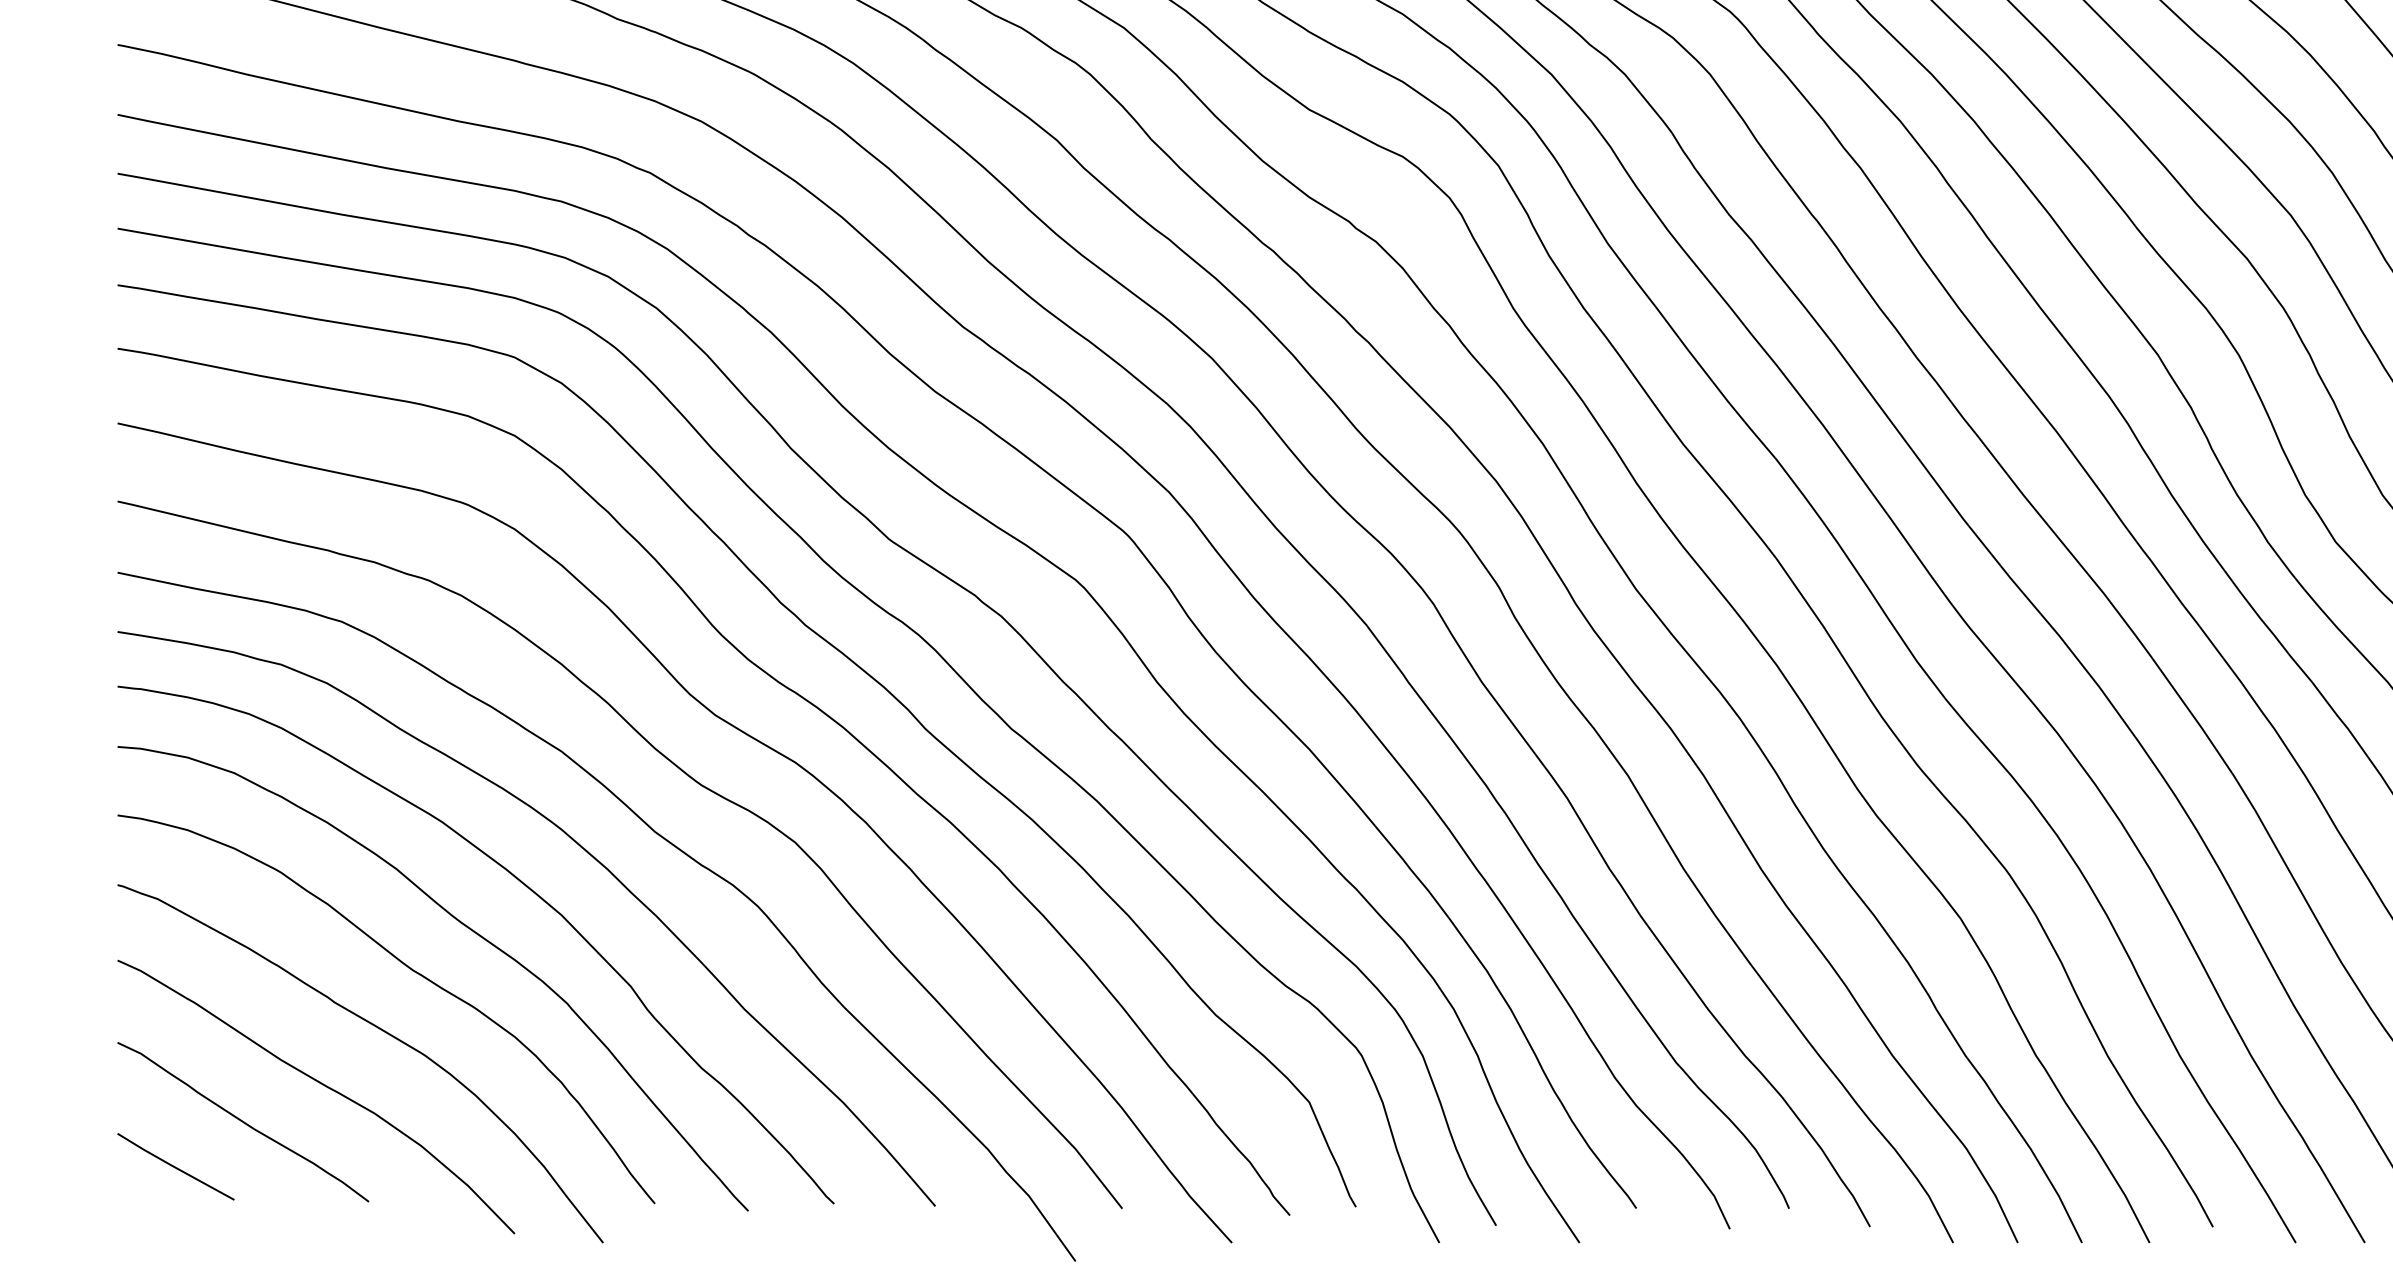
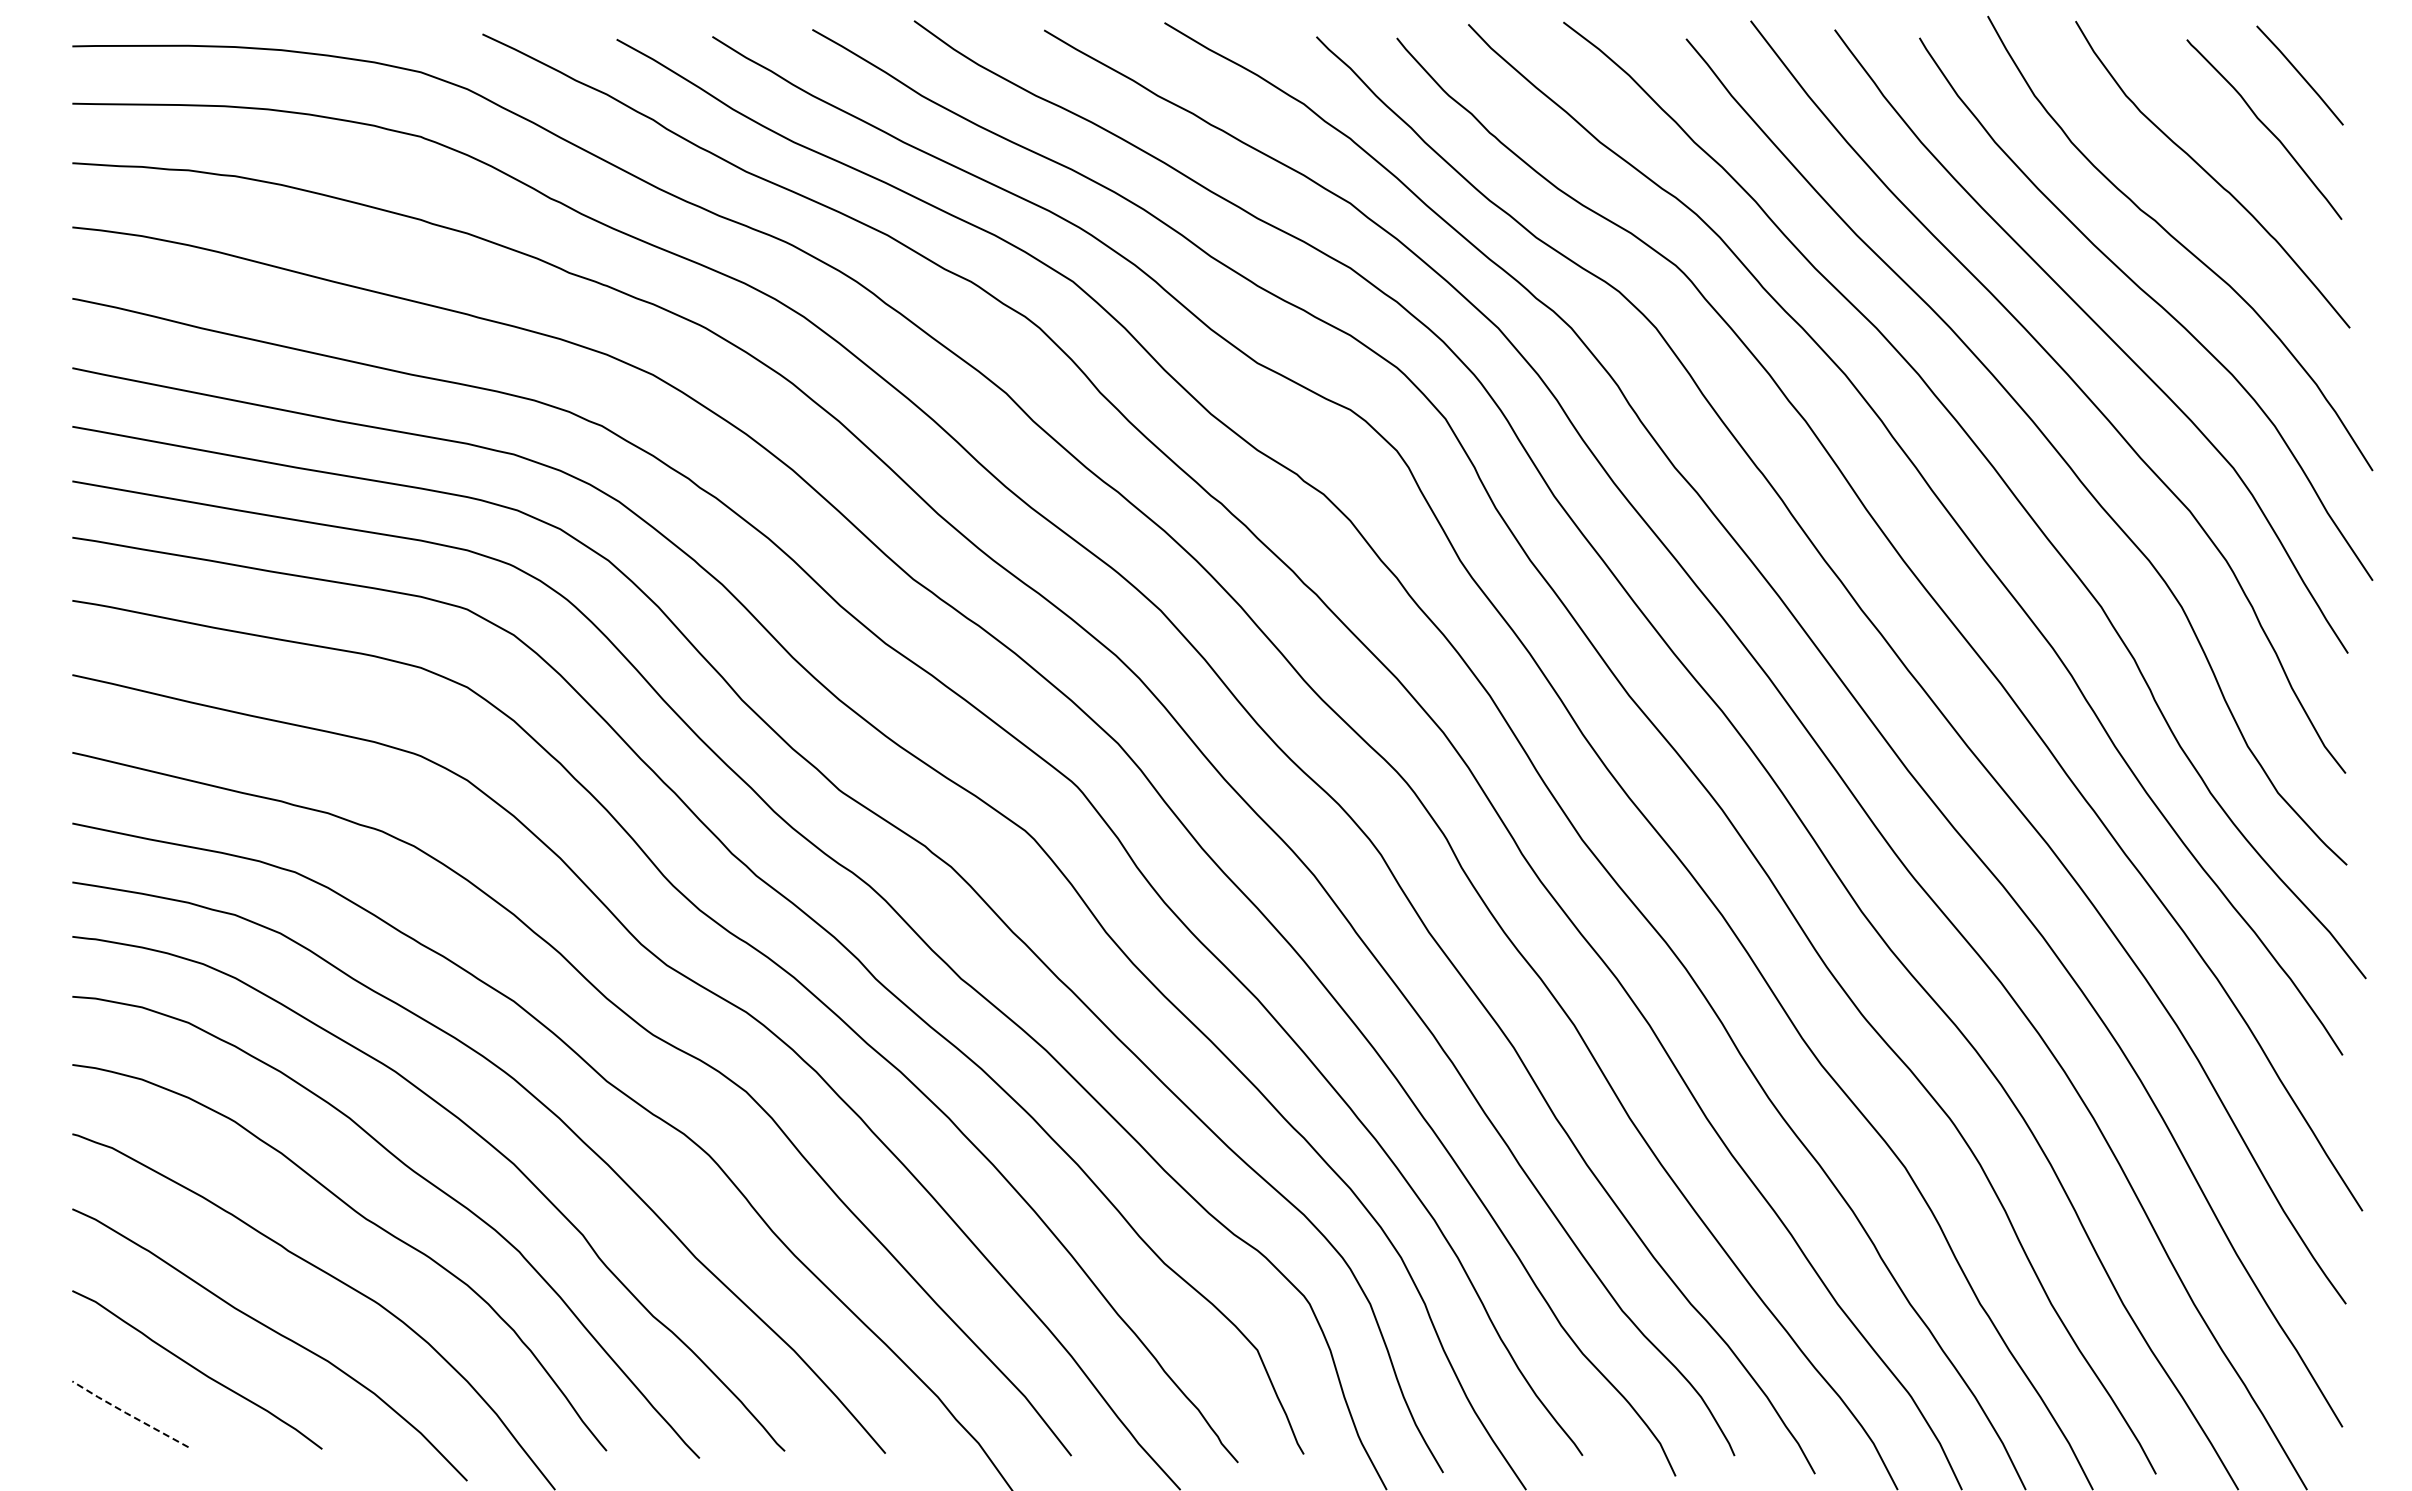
line: (174, 1166) -> (128, 1414), solid -> dashed

